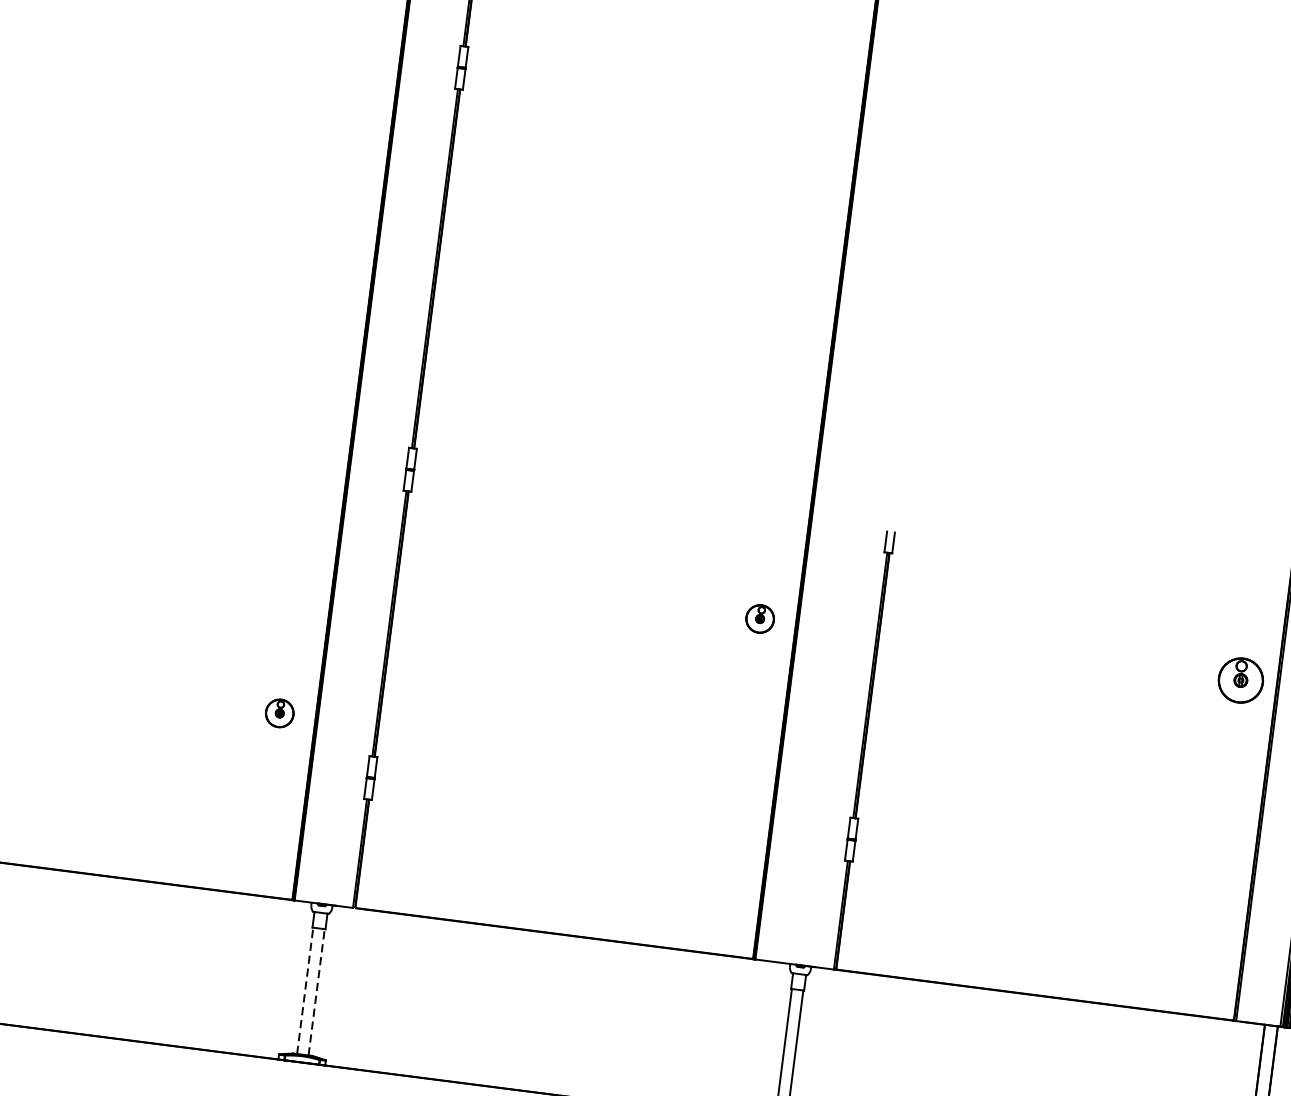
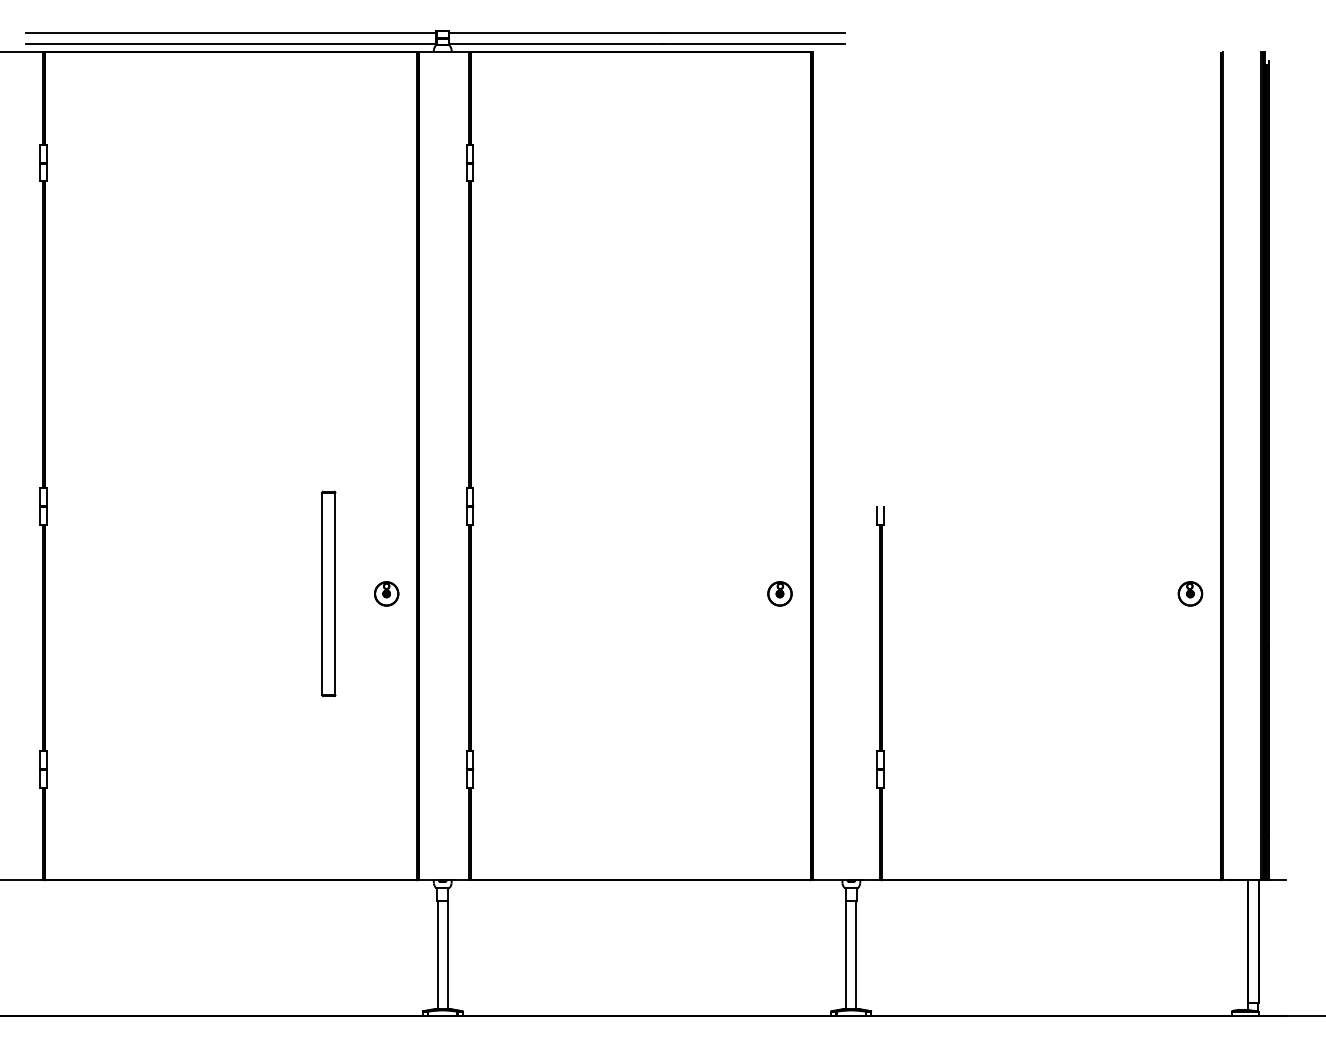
part: (231, 550) -> (328, 593), added
part: (1241, 680) -> (1190, 593), size x0.62
part: (279, 712) -> (386, 593), moved
line: (304, 991) -> (437, 955), dashed -> solid
line: (316, 992) -> (447, 955), dashed -> solid

